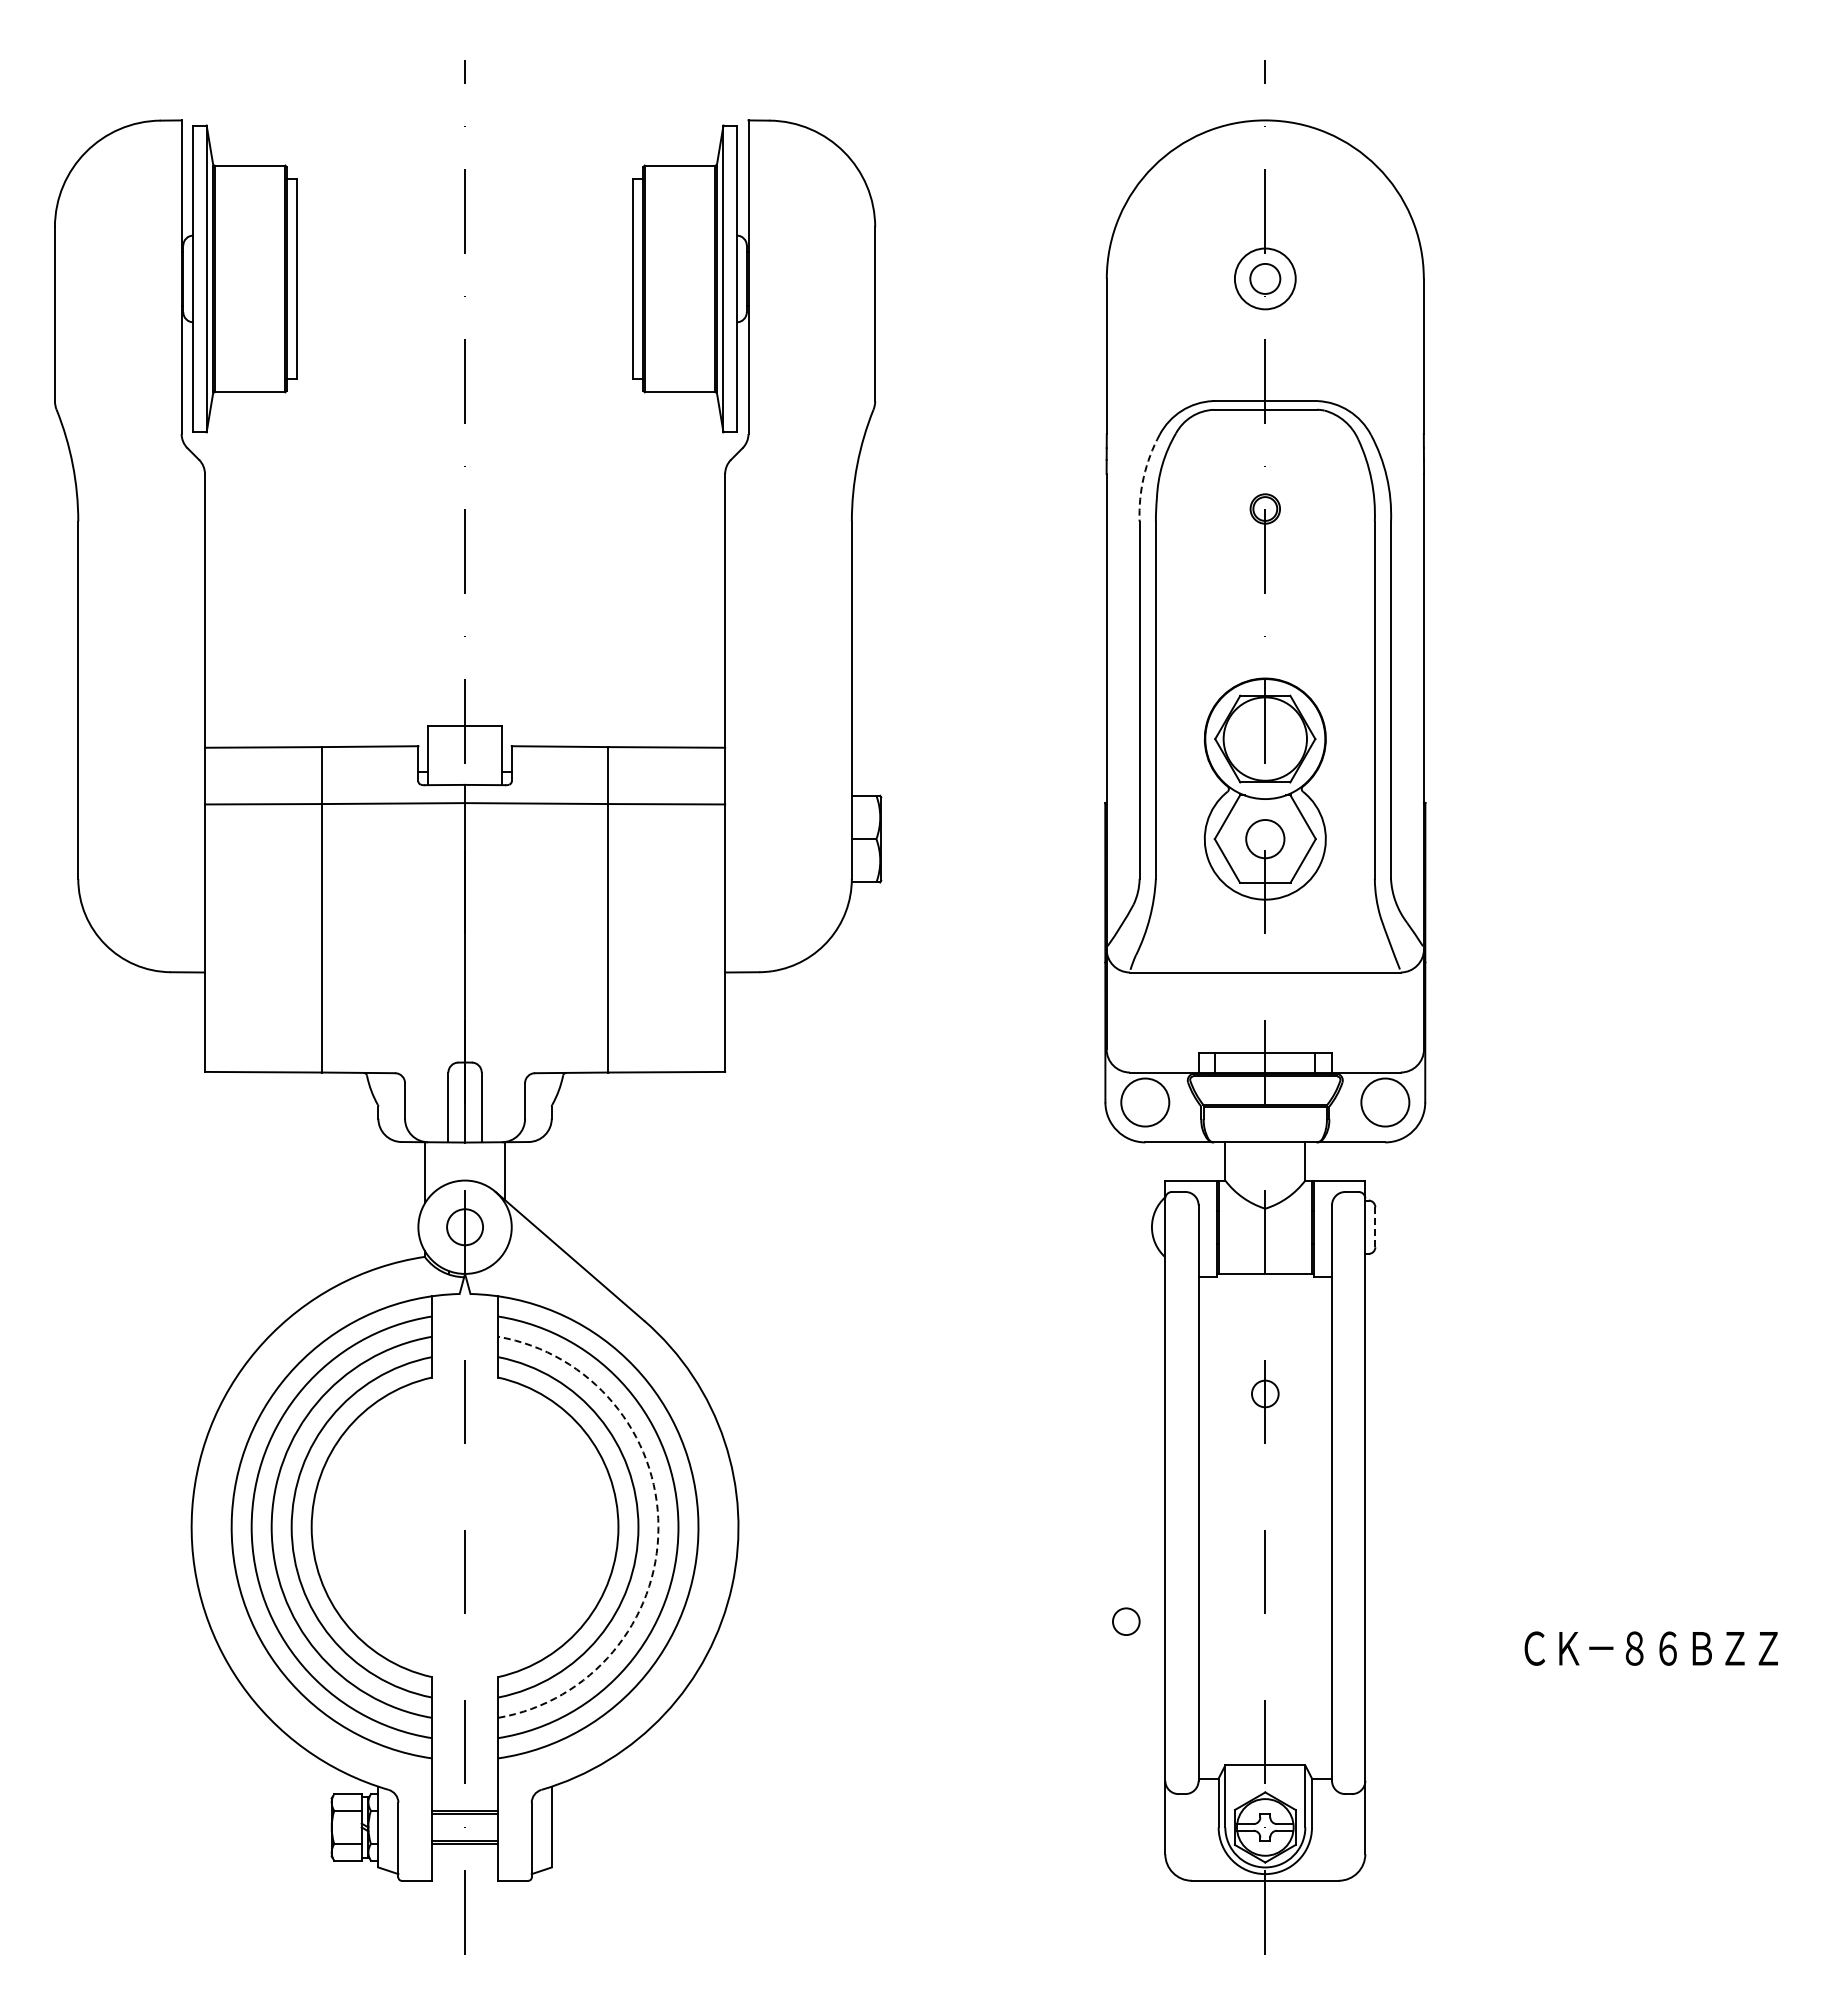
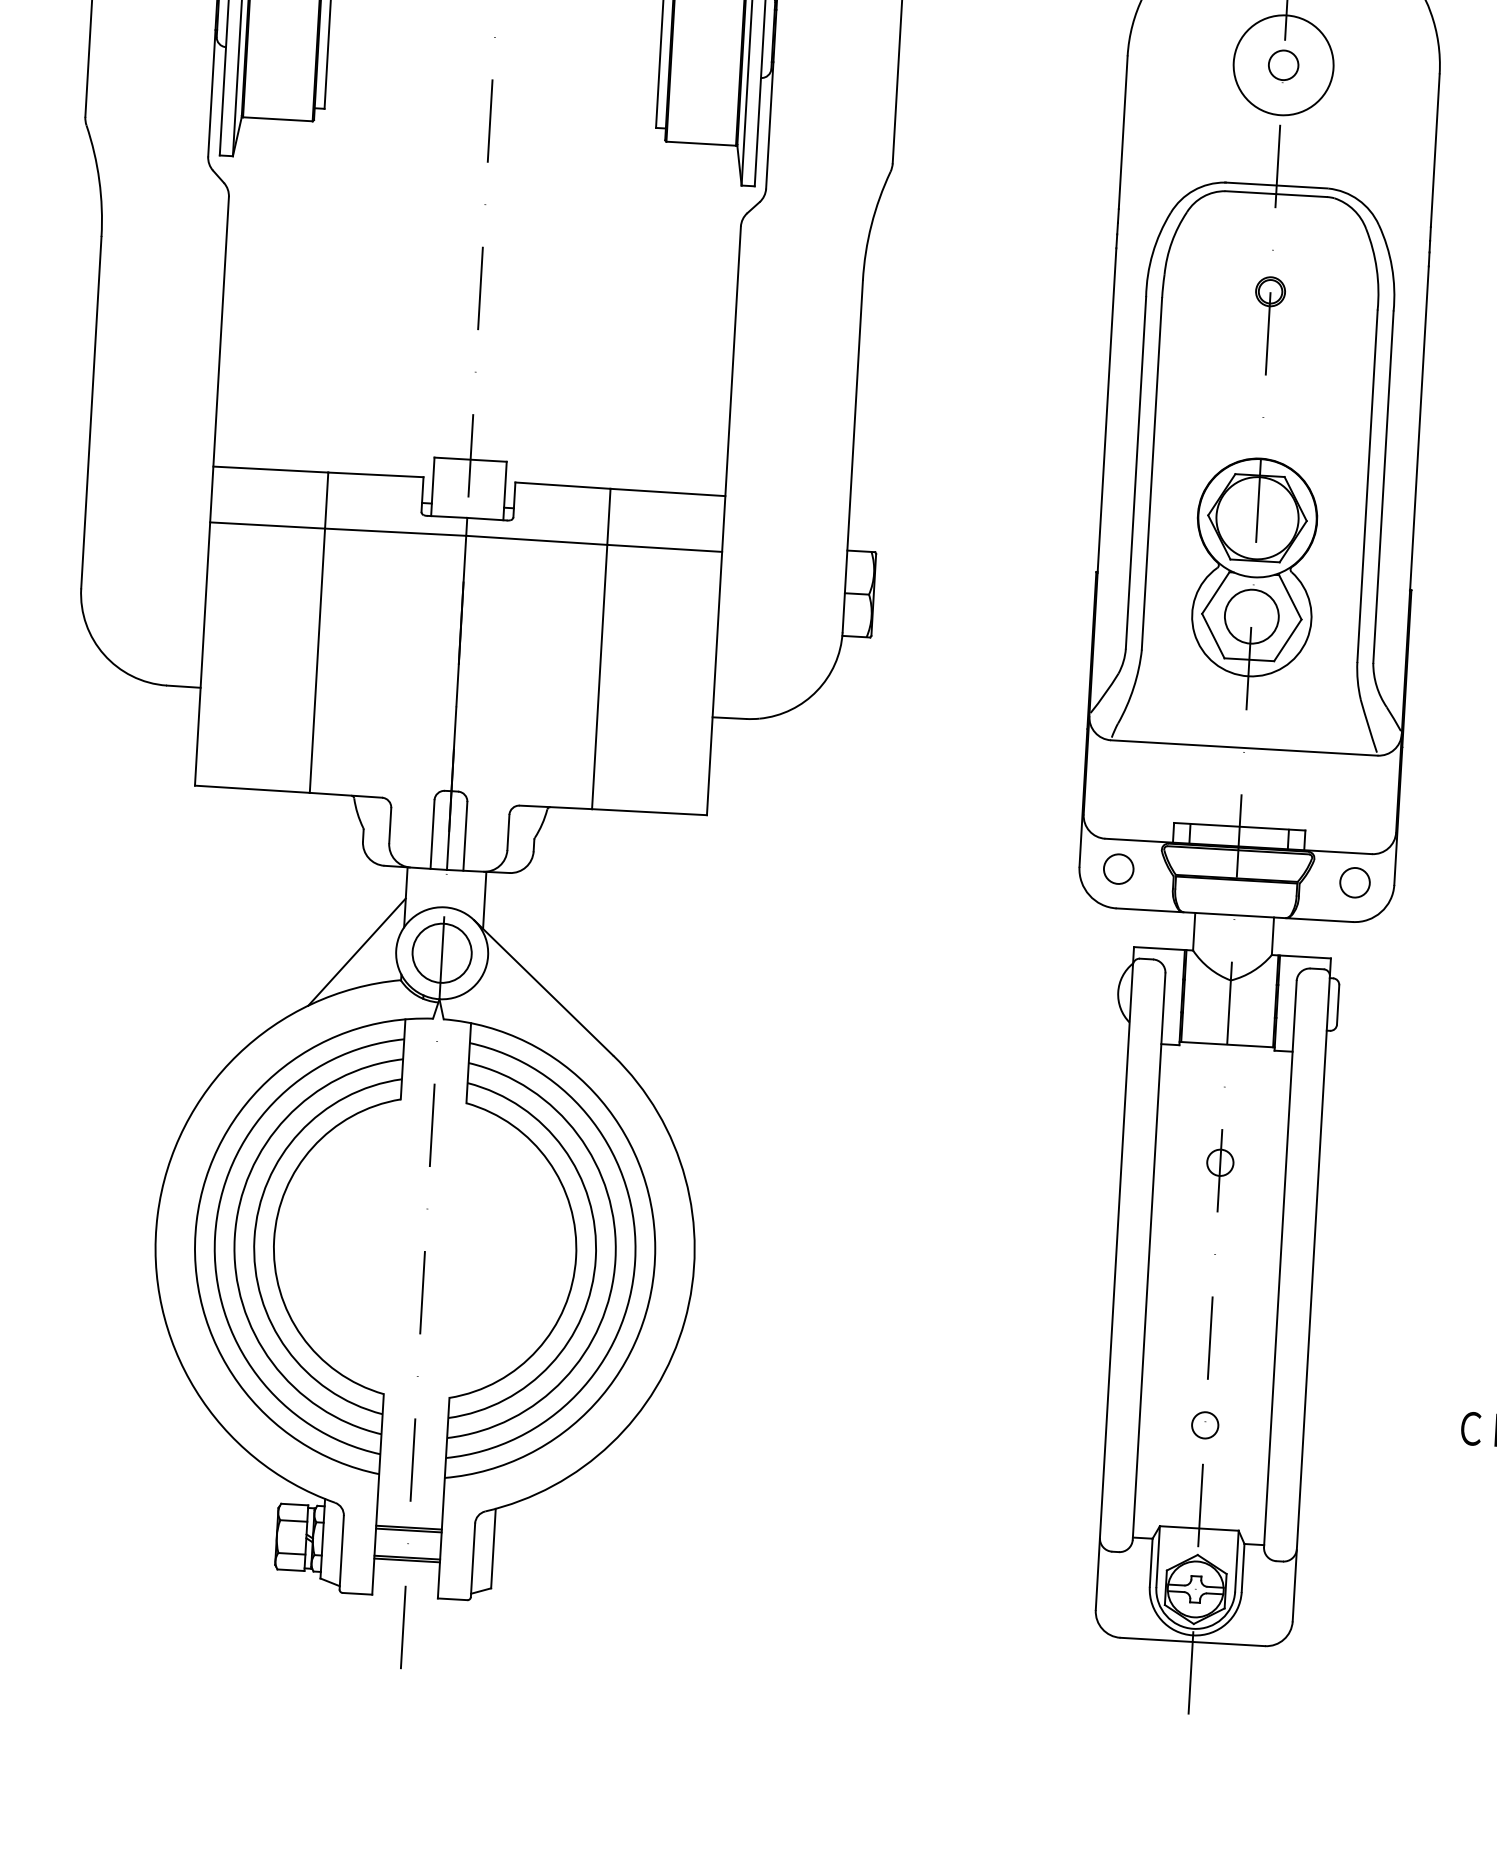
circle: (1265, 278) -> (1283, 64), size x1.67
arc: (1143, 477) -> (1152, 253), dashed -> solid
circle: (1264, 838) -> (1251, 616), size x1.43
circle: (1145, 1102) -> (1118, 869), size x0.62
circle: (1385, 1102) -> (1355, 882), size x0.62
circle: (465, 1227) -> (442, 953), size x1.67
line: (1375, 1227) -> (1338, 1005), dashed -> solid
line: (378, 1230) -> (356, 951), added
arc: (658, 1527) -> (615, 1259), dashed -> solid
circle: (1126, 1621) -> (1205, 1425), moved

